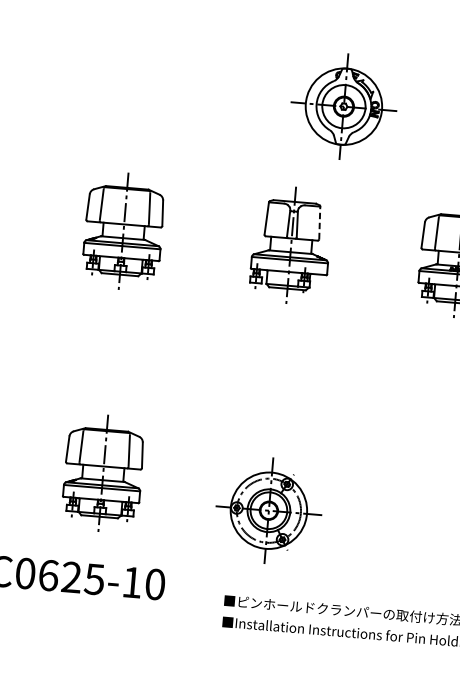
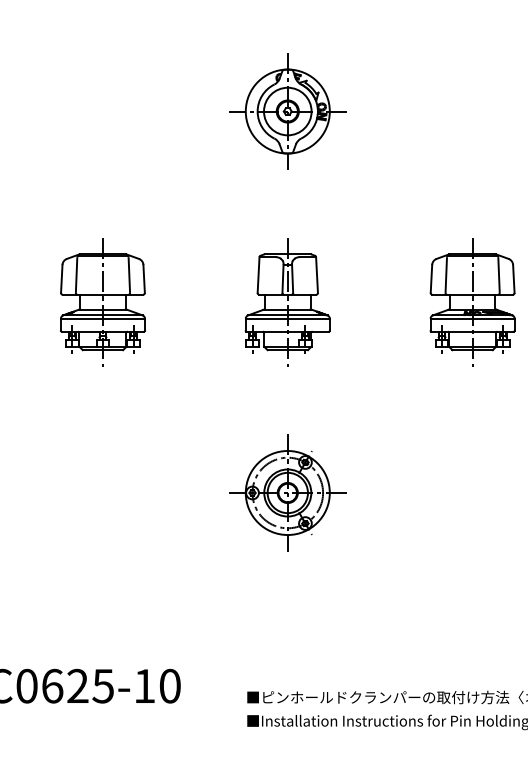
part: (343, 106) -> (287, 111), moved
line: (320, 223) -> (317, 275), dashed -> solid
part: (102, 473) -> (102, 569), removed
part: (268, 510) -> (287, 492), moved

